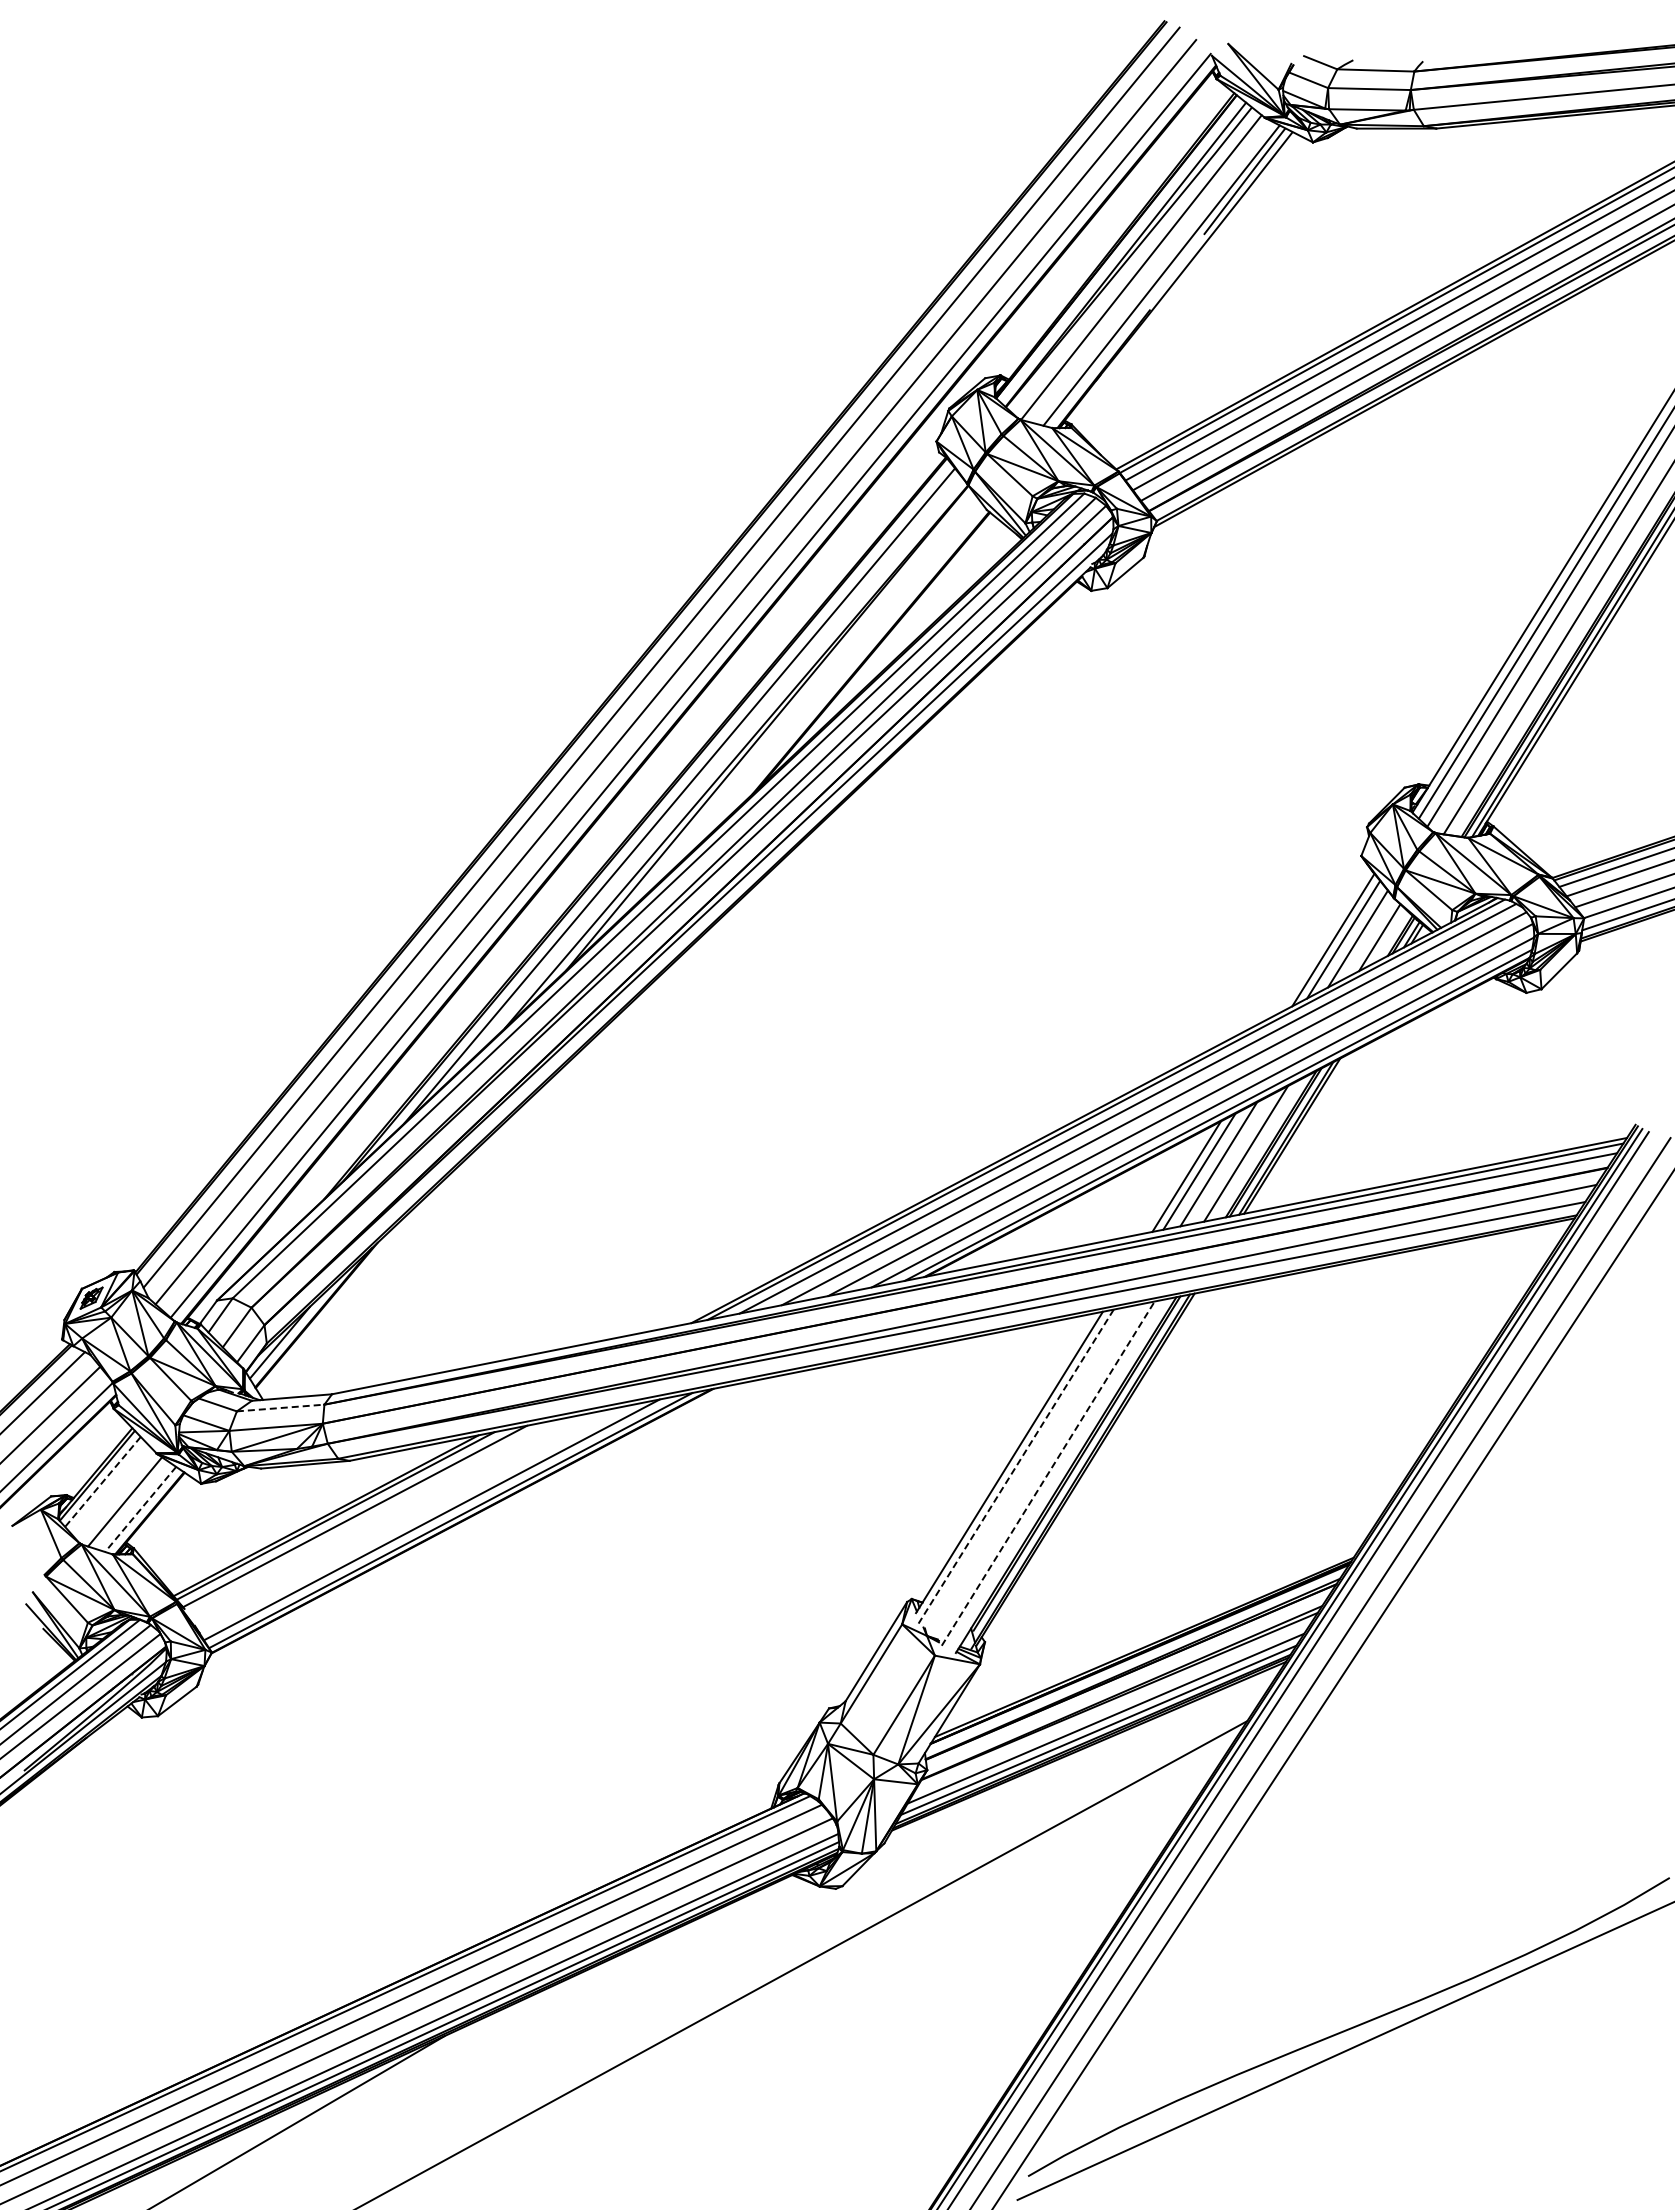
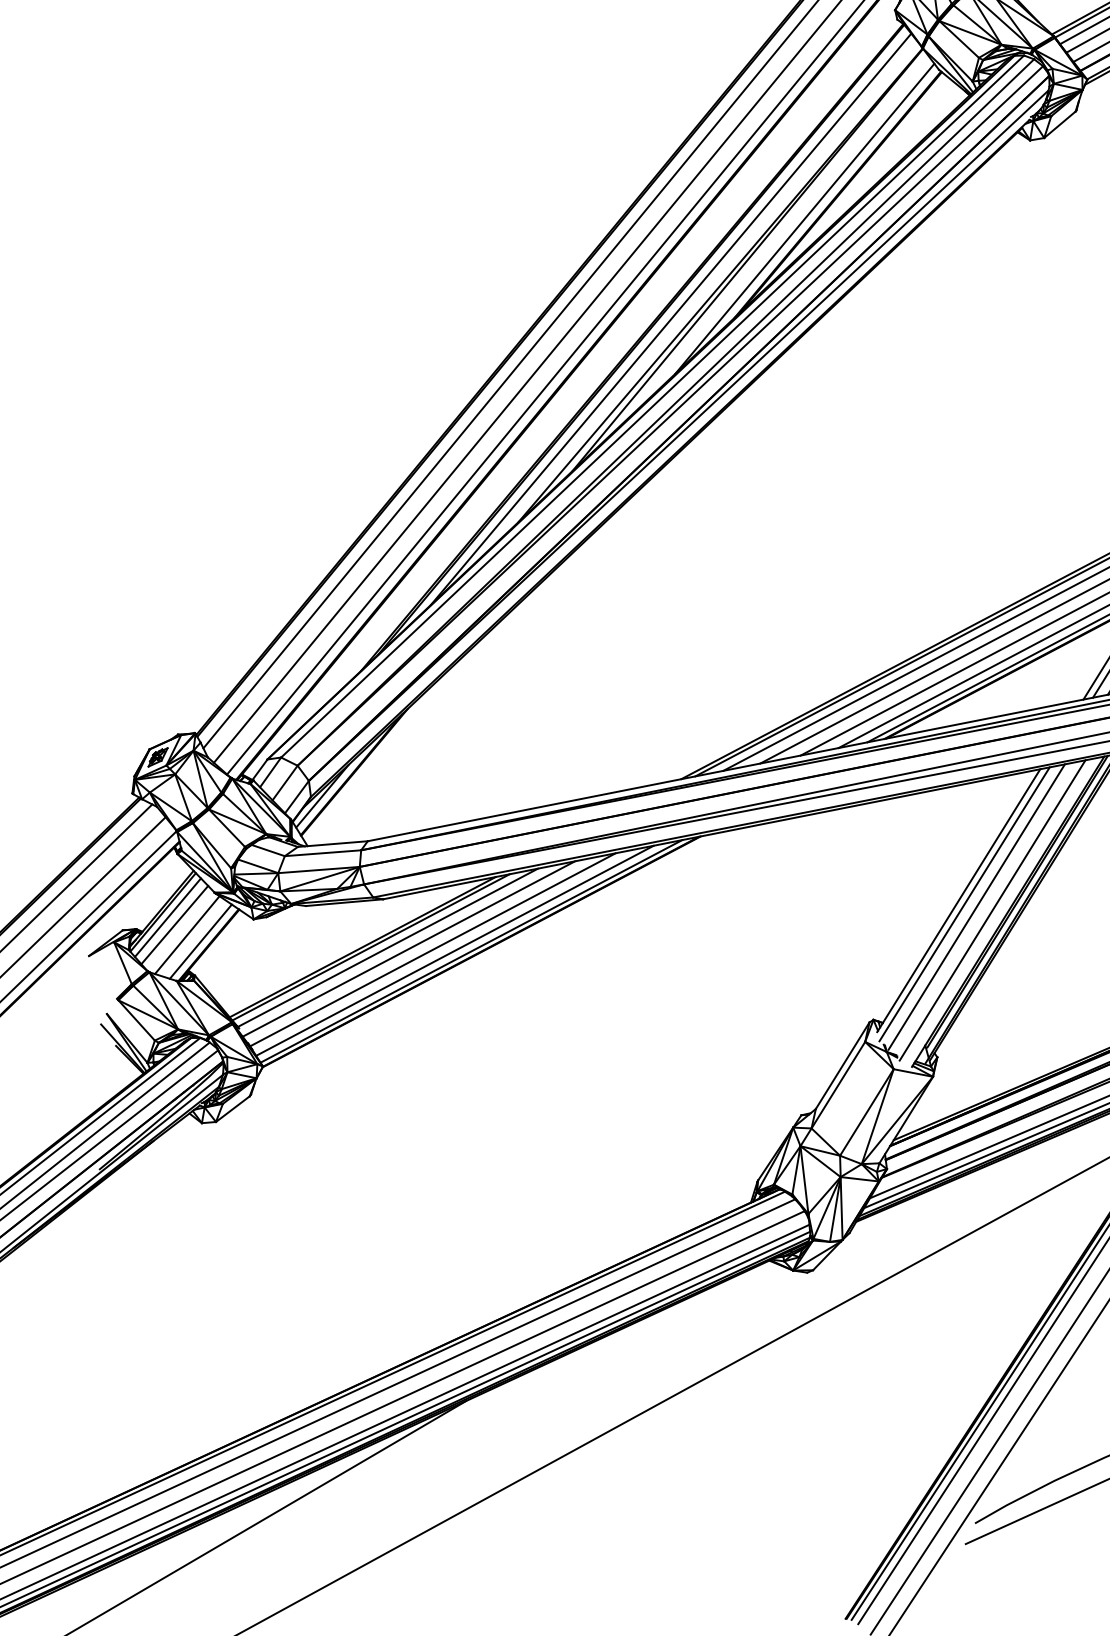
line: (832, 680) -> (804, 218), added
line: (280, 1408) -> (322, 853), dashed -> solid
line: (1016, 1466) -> (964, 904), dashed -> solid
line: (1030, 1469) -> (977, 906), added
line: (1048, 1473) -> (992, 910), dashed -> solid
line: (102, 1481) -> (167, 917), dashed -> solid
line: (110, 1490) -> (174, 925), added
line: (140, 1509) -> (200, 941), dashed -> solid
line: (379, 1517) -> (409, 948), added
line: (406, 1518) -> (432, 949), added

